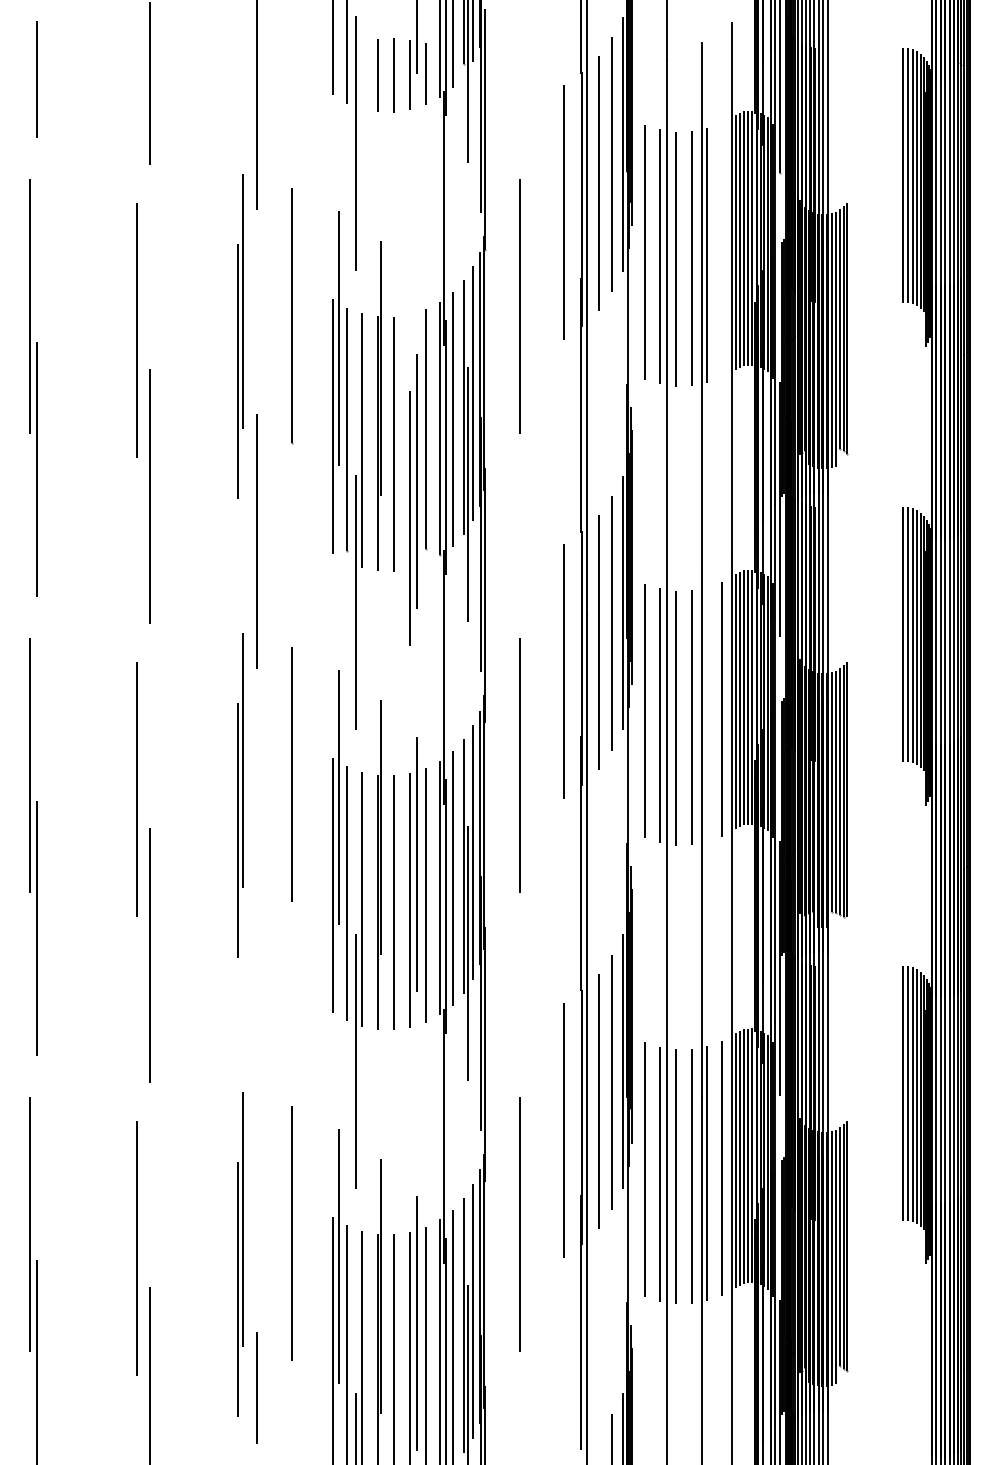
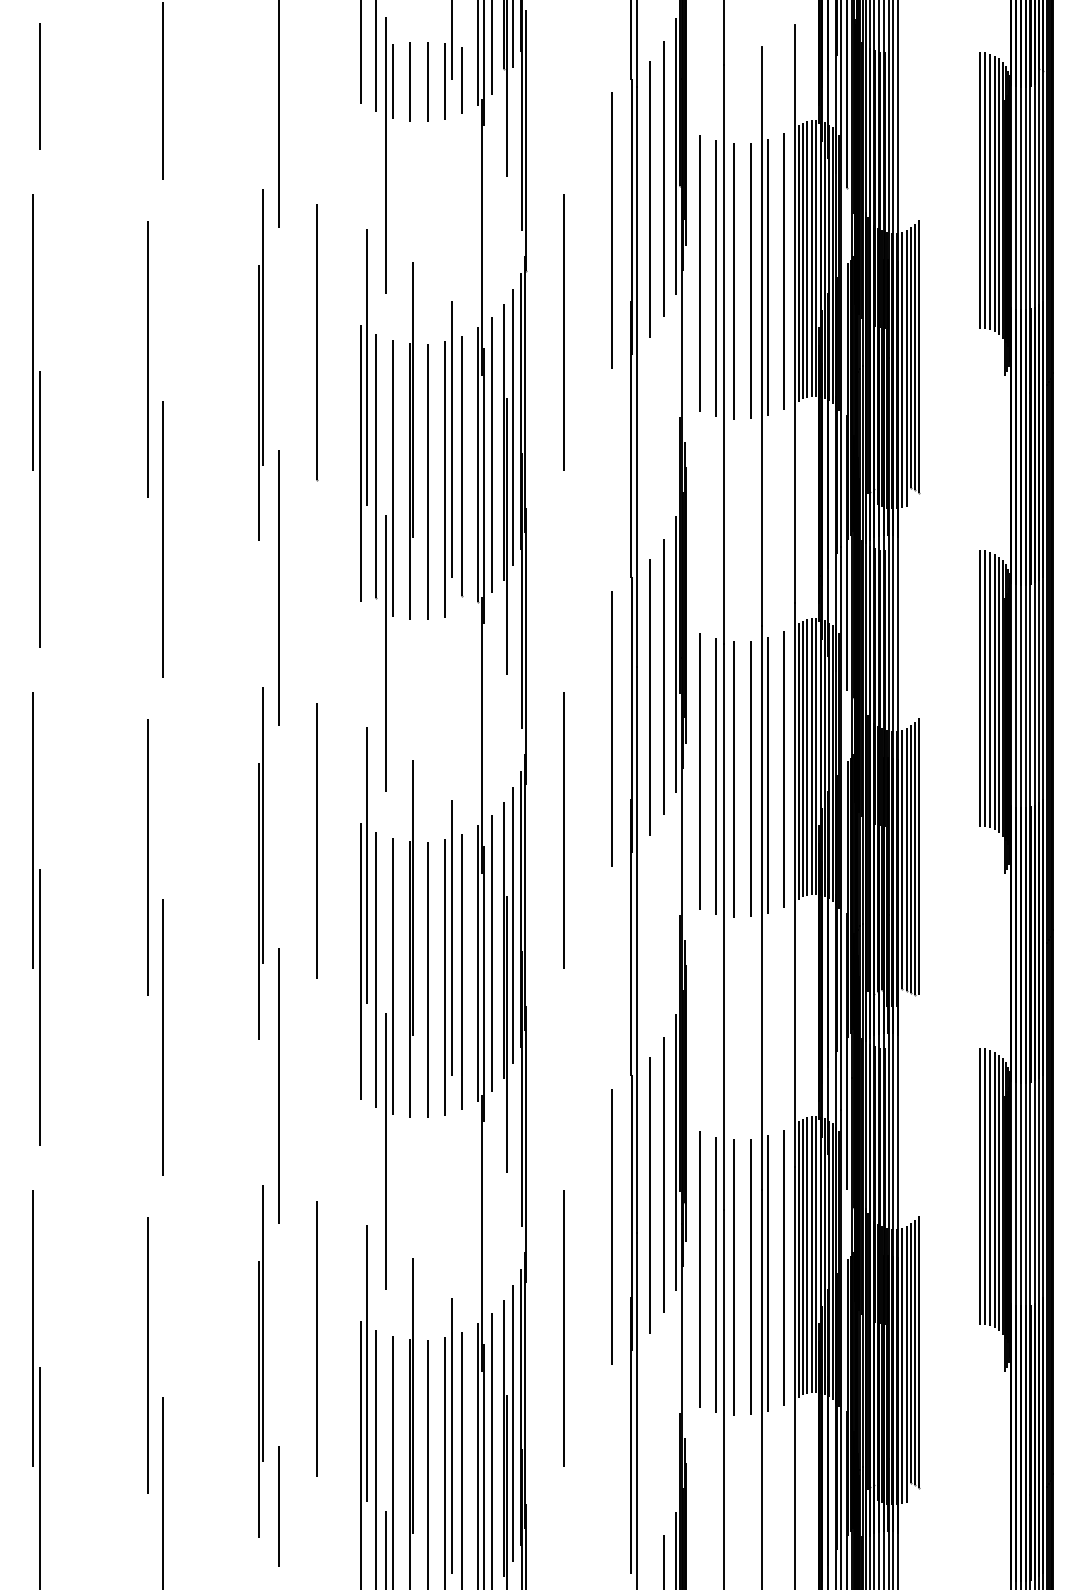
line: (361, 75) -> (392, 81), added
line: (722, 250) -> (783, 271), added
part: (413, 499) -> (448, 459), moved
line: (707, 714) -> (767, 775), added
line: (256, 1000) -> (278, 1085), added

